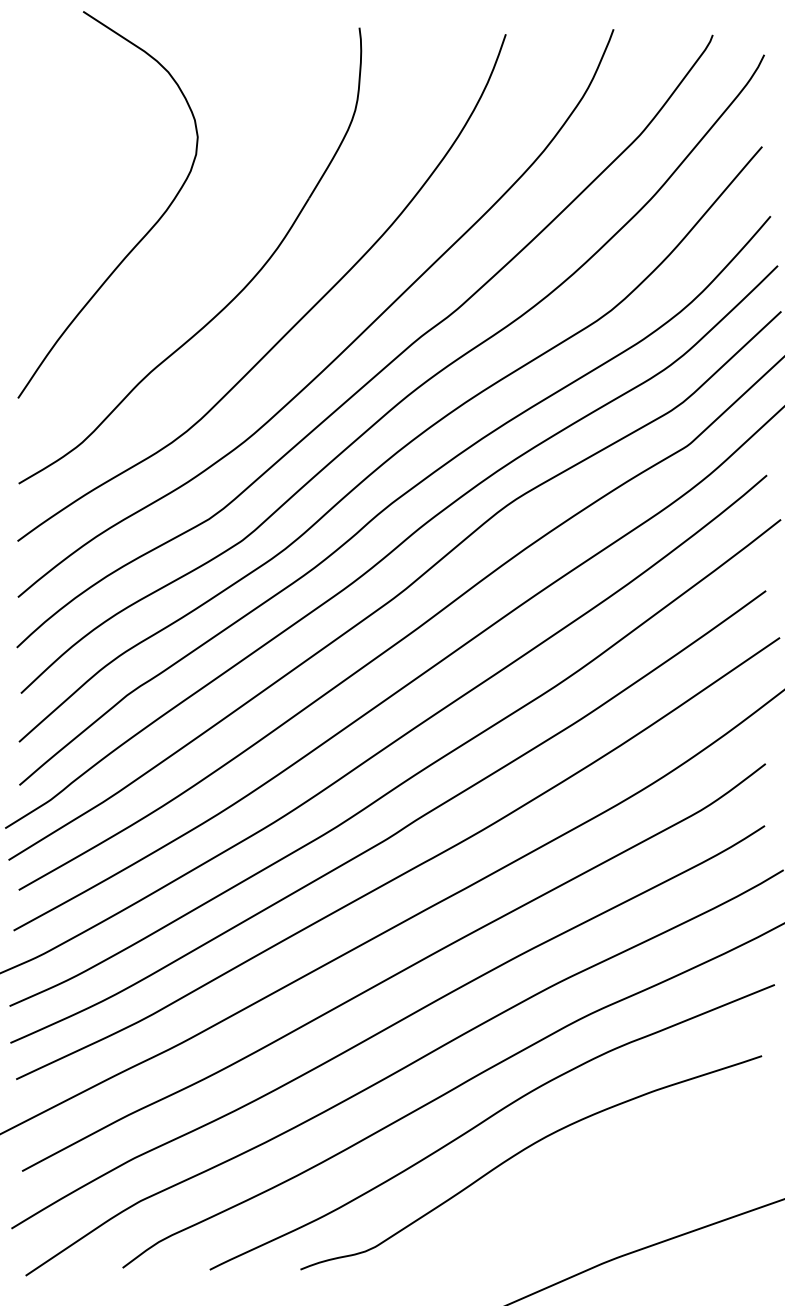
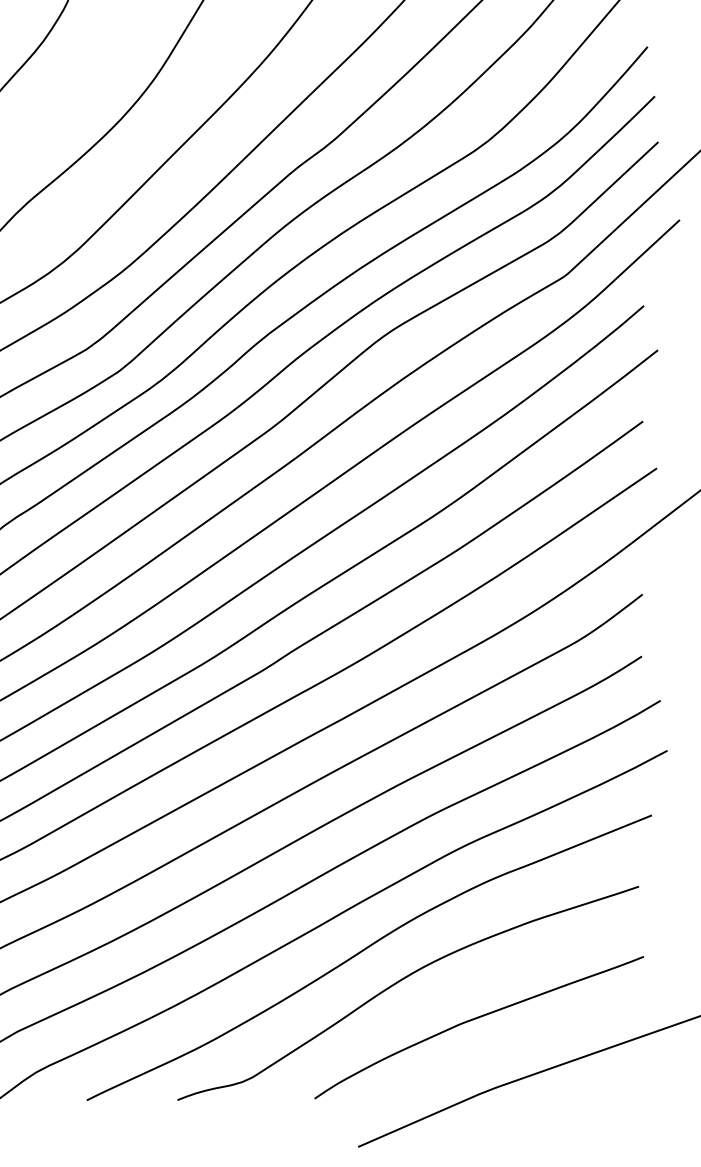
curve: (600, 1188) -> (477, 1019), added

